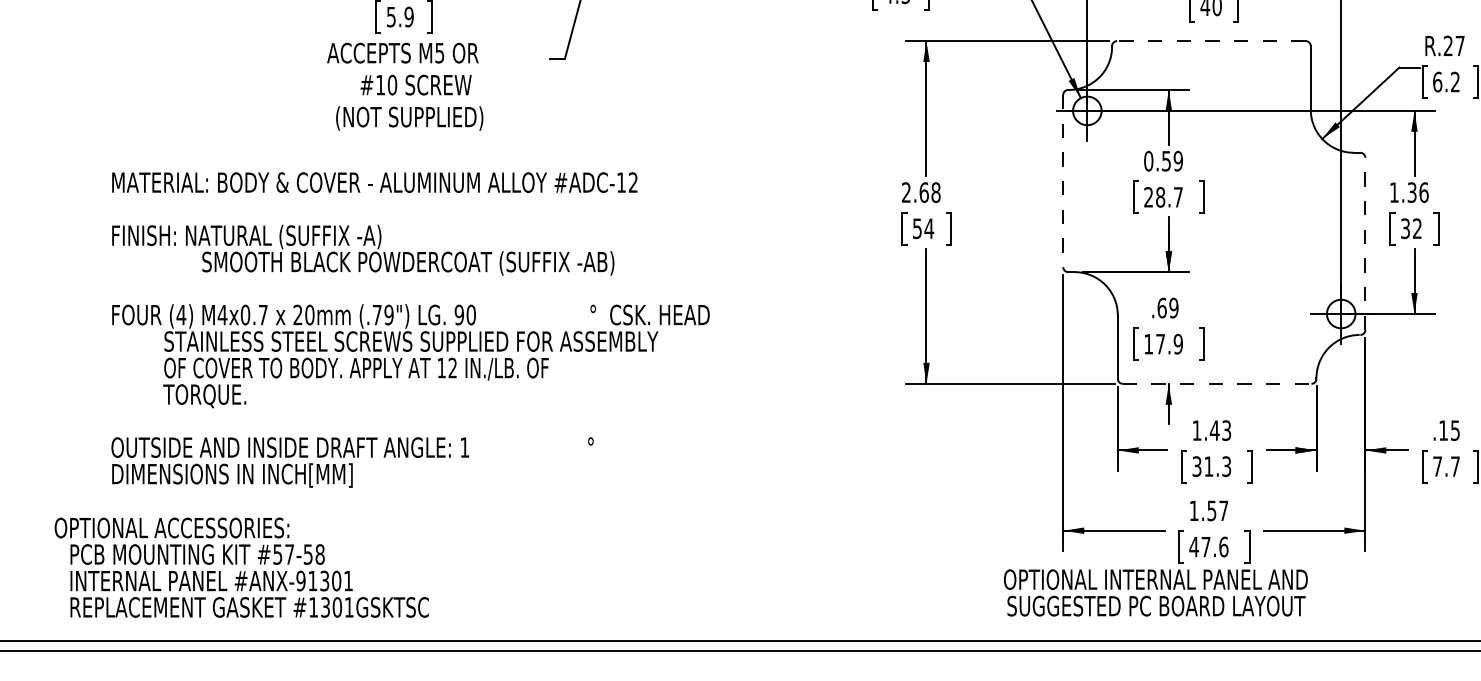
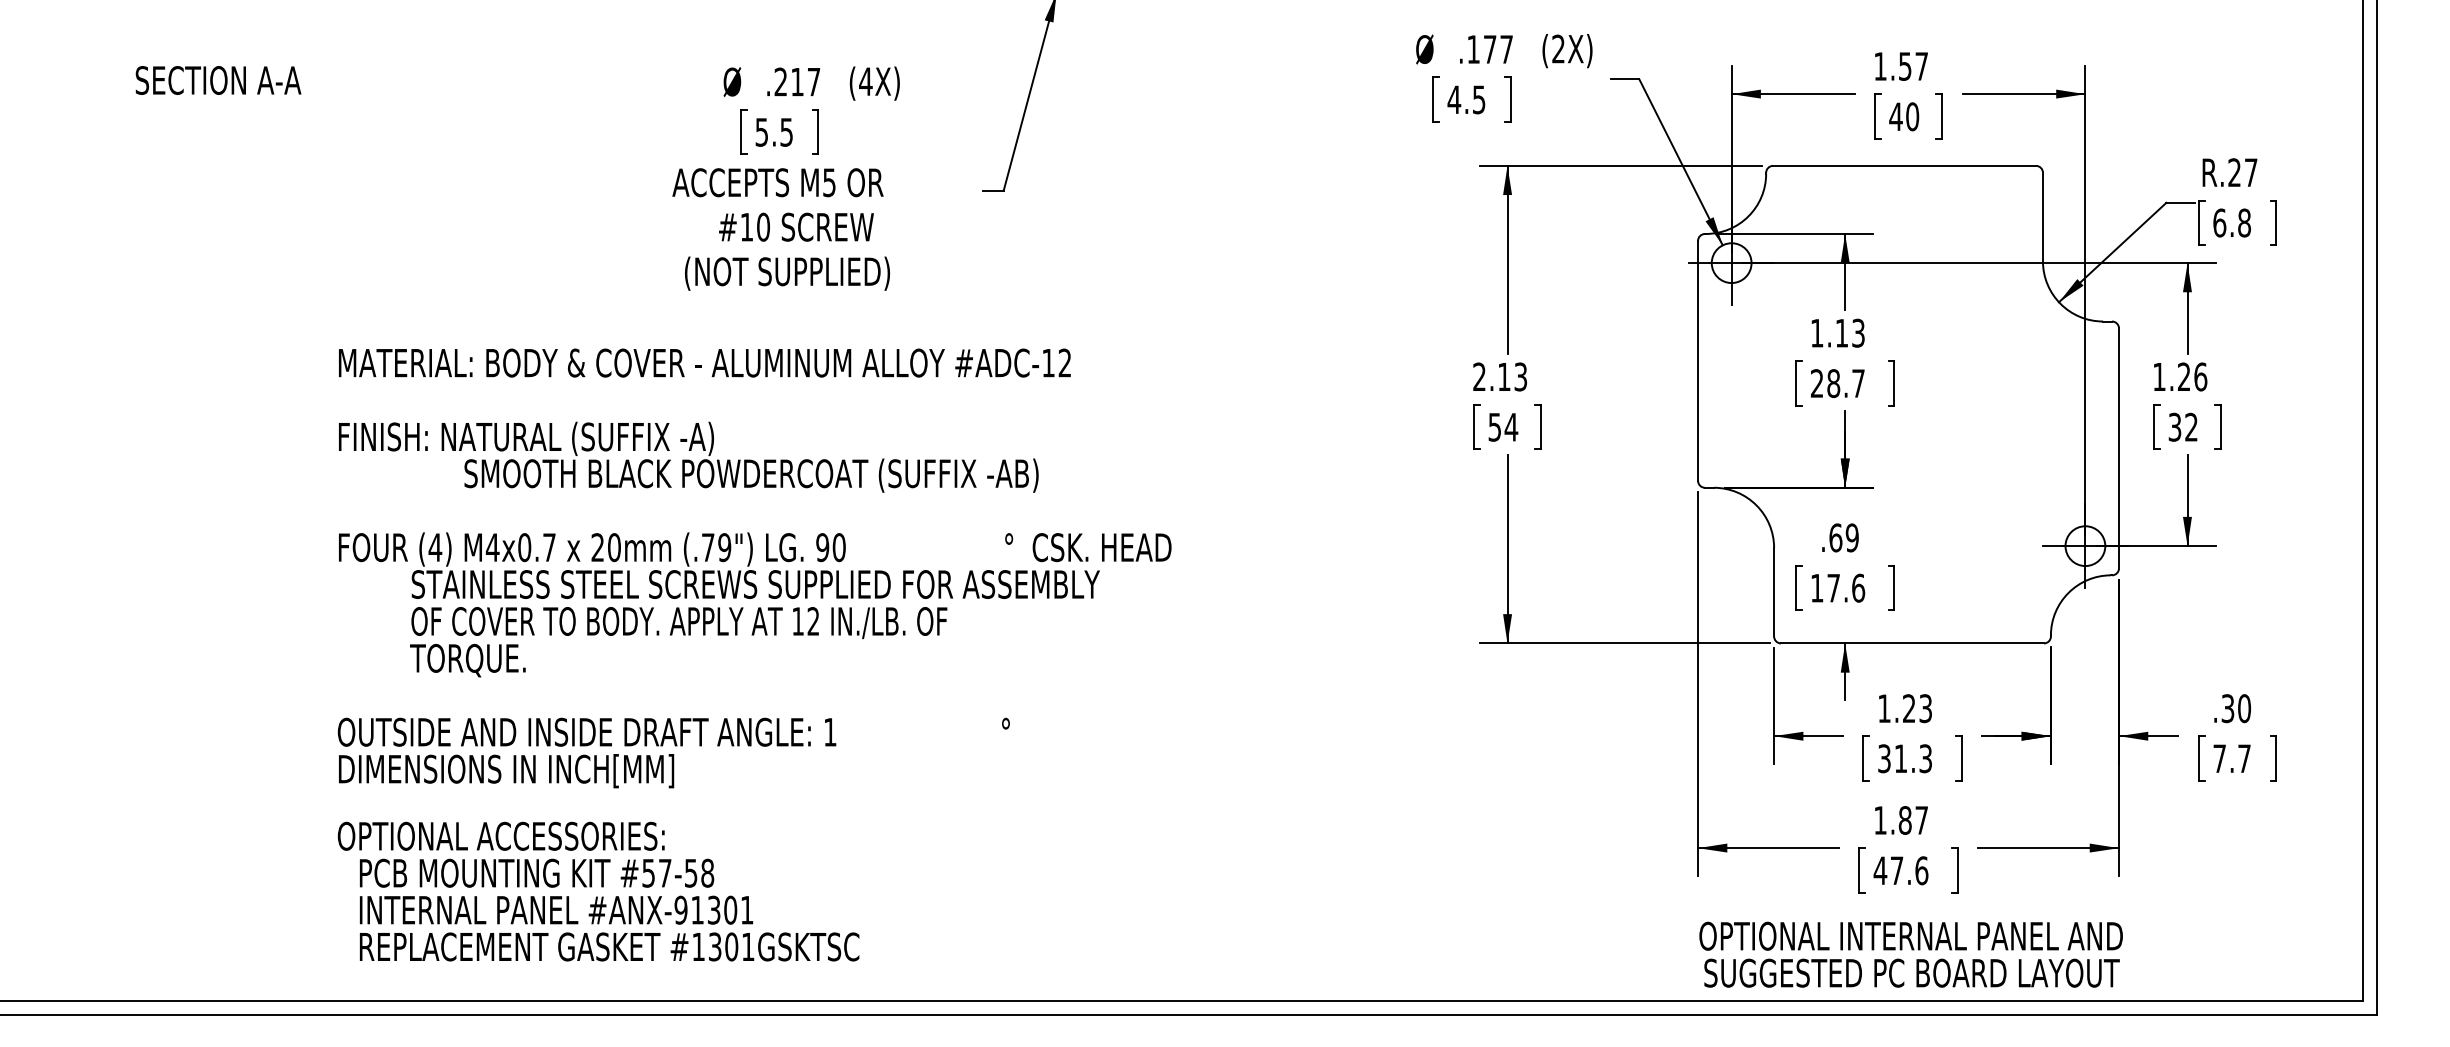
text: (409, 16) -> (786, 131), 5.9 -> 5.5
line: (1211, 40) -> (1904, 165), dashed -> solid
text: (1455, 81) -> (2244, 222), 6.2 -> 6.8
text: (1163, 160) -> (1837, 332), 0.59 -> 1.13
line: (1063, 180) -> (1698, 360), dashed -> solid
text: (930, 192) -> (1512, 376), 2.68 -> 2.13
text: (1412, 192) -> (2184, 376), 1.36 -> 1.26
line: (1365, 243) -> (2119, 448), dashed -> solid
text: (410, 330) -> (754, 568), moved
text: (1178, 343) -> (1858, 587), 17.9 -> 17.6
line: (1217, 383) -> (1913, 643), dashed -> solid
text: (1214, 430) -> (1909, 708), 1.43 -> 1.23
text: (1449, 430) -> (2236, 708), .15 -> .30
text: (1211, 510) -> (1904, 820), 1.57 -> 1.87
text: (241, 567) -> (598, 891), moved
text: (1155, 592) -> (1910, 954), moved

